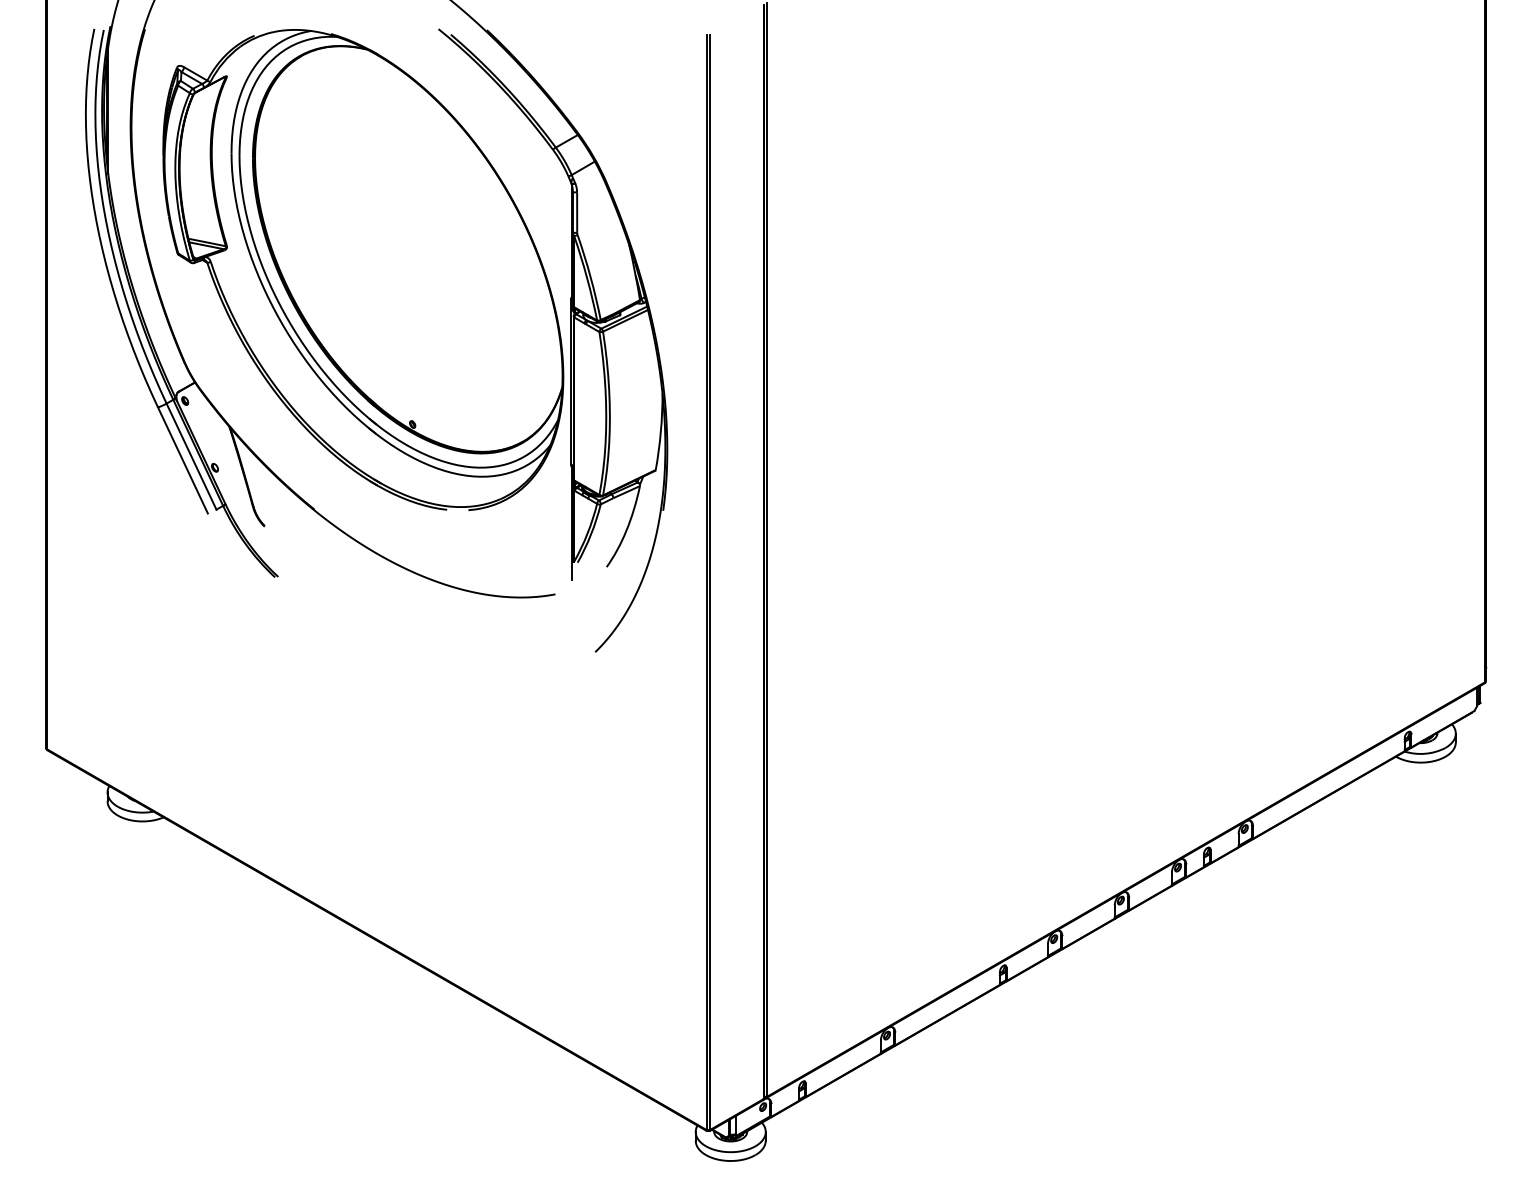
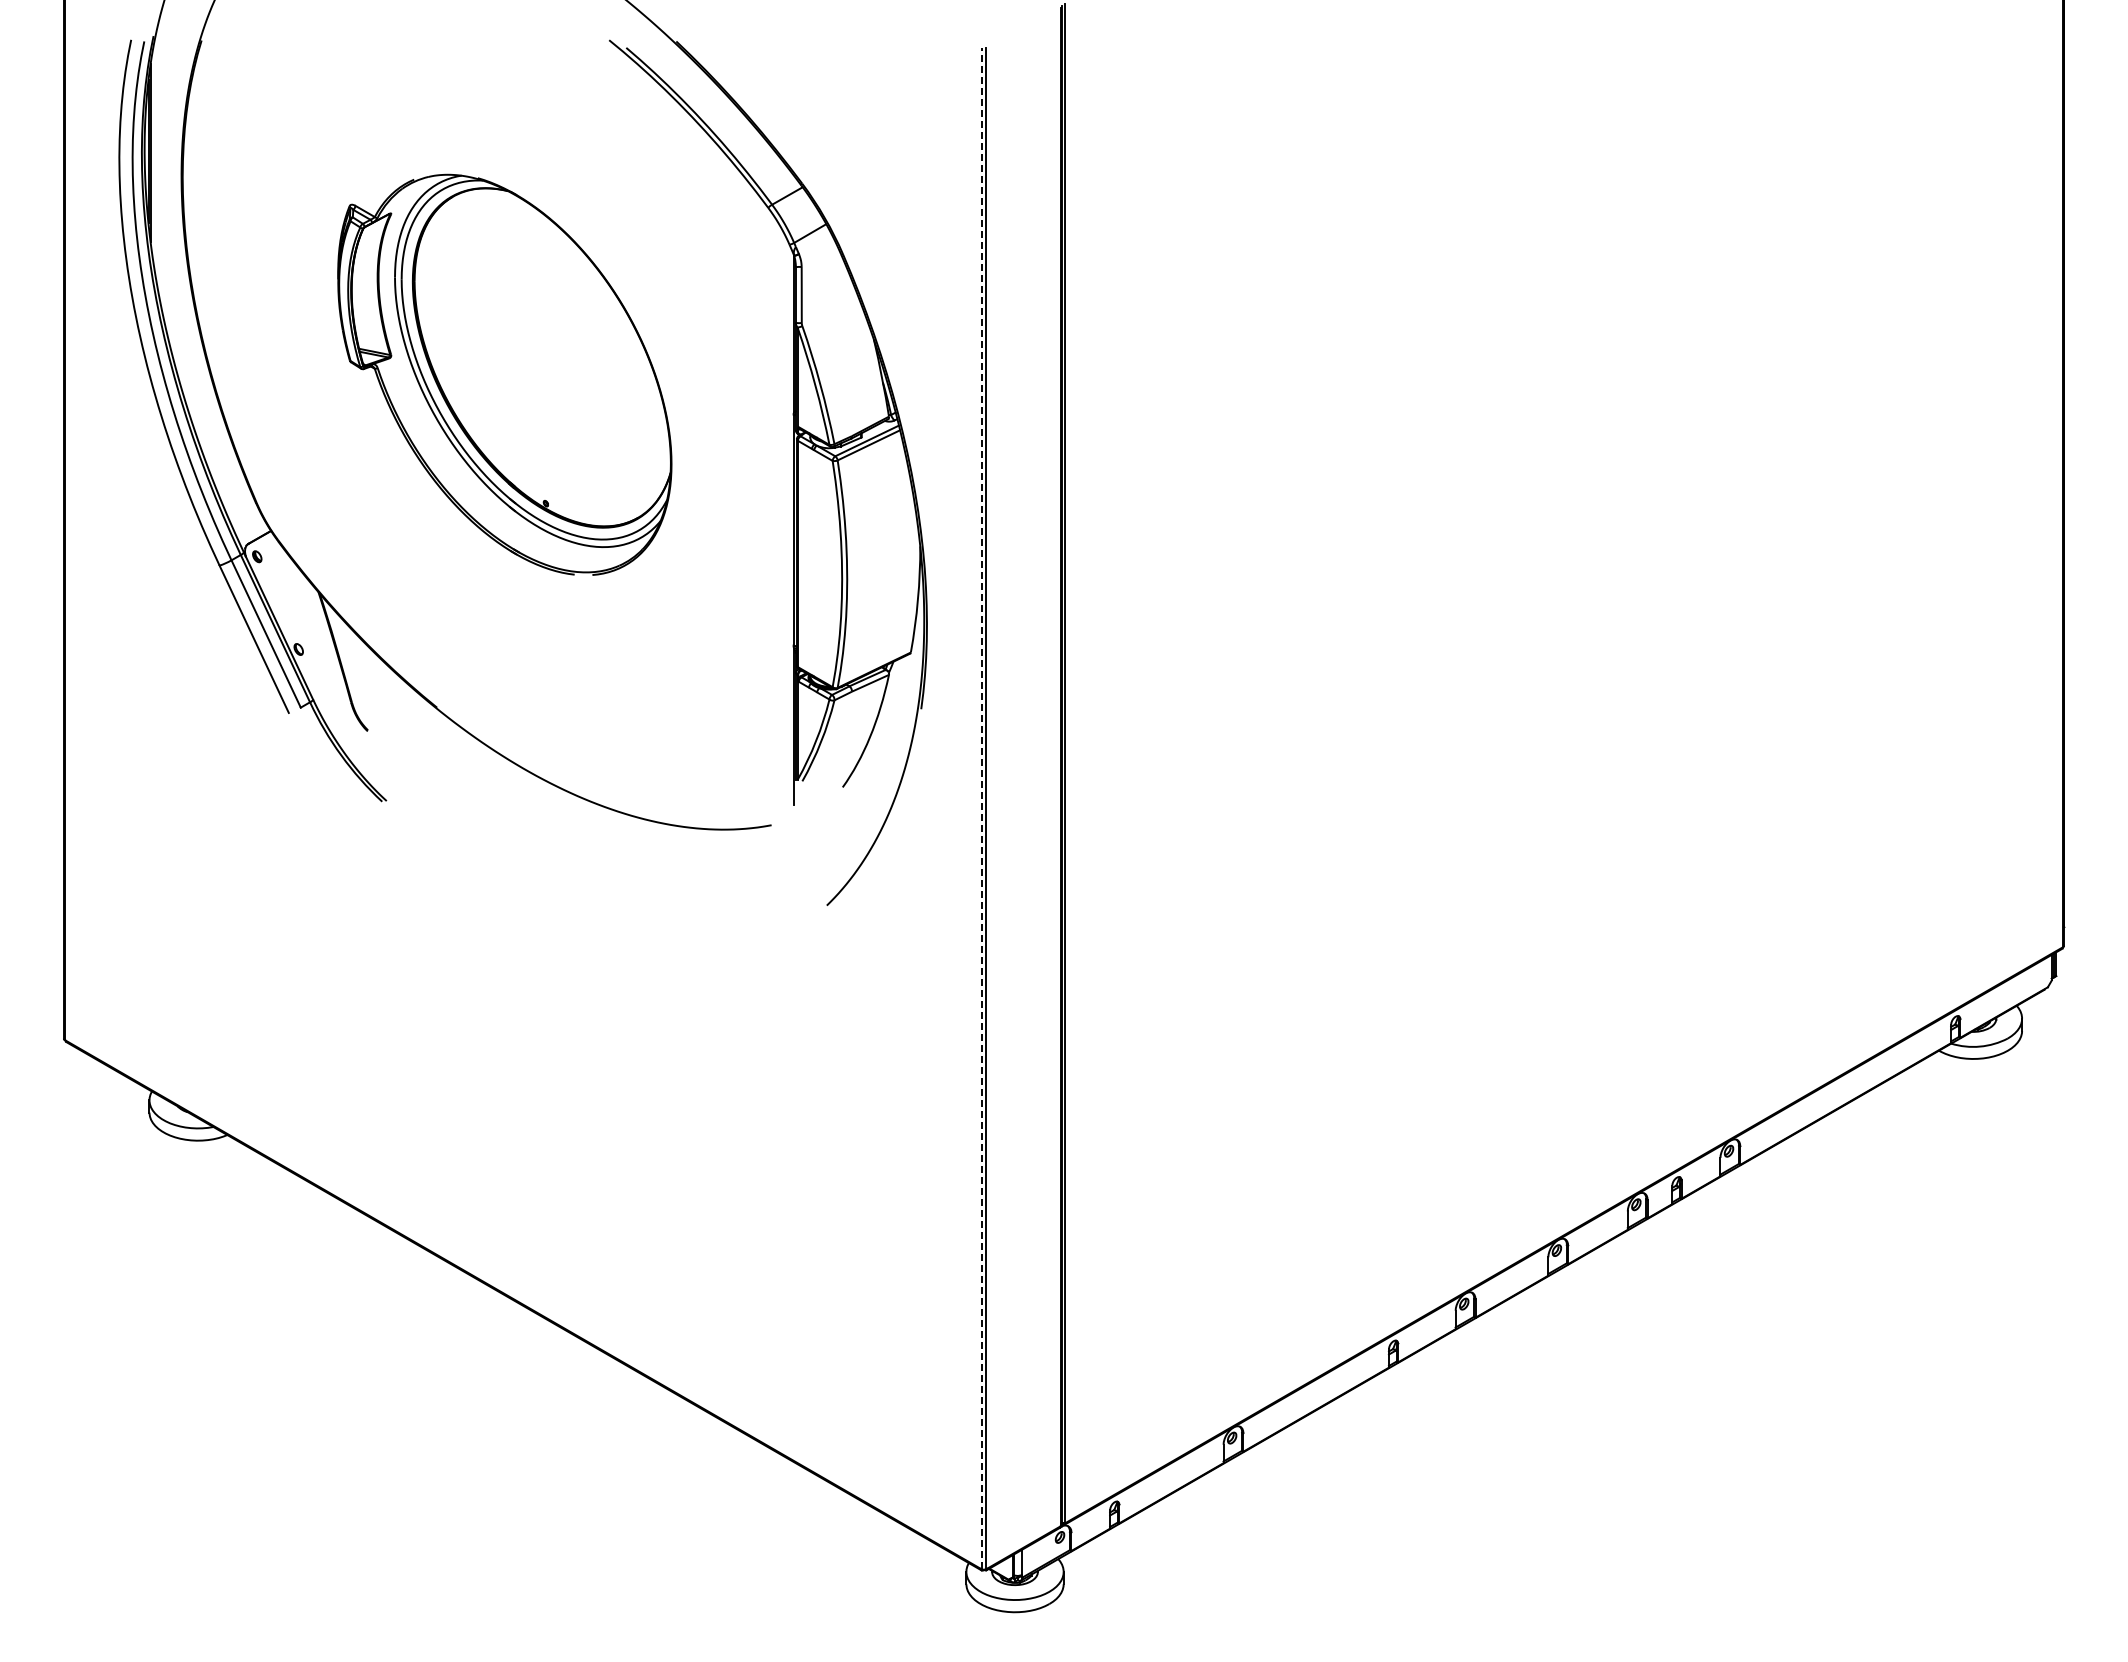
part: (363, 269) -> (504, 374), size x0.6
line: (706, 582) -> (981, 808), solid -> dashed

